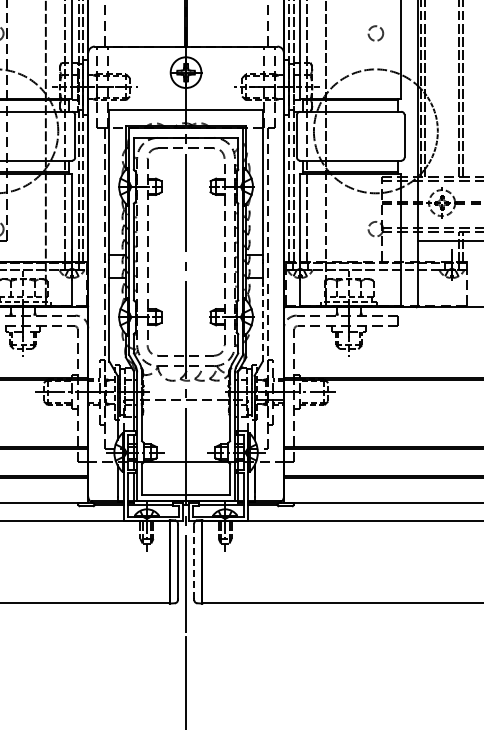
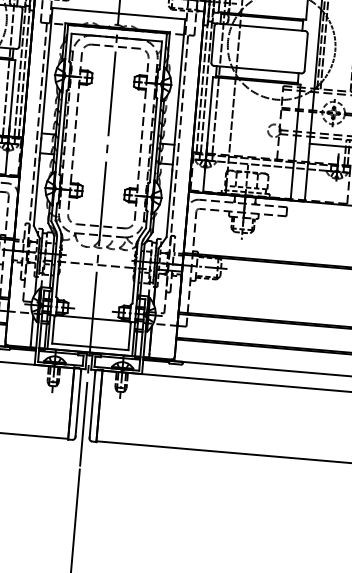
line: (262, 323) -> (169, 204), dashed -> solid
line: (194, 561) -> (92, 405), dashed -> solid

